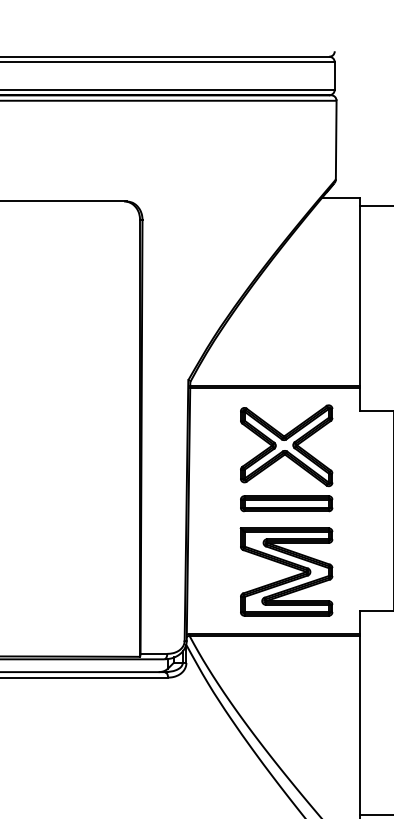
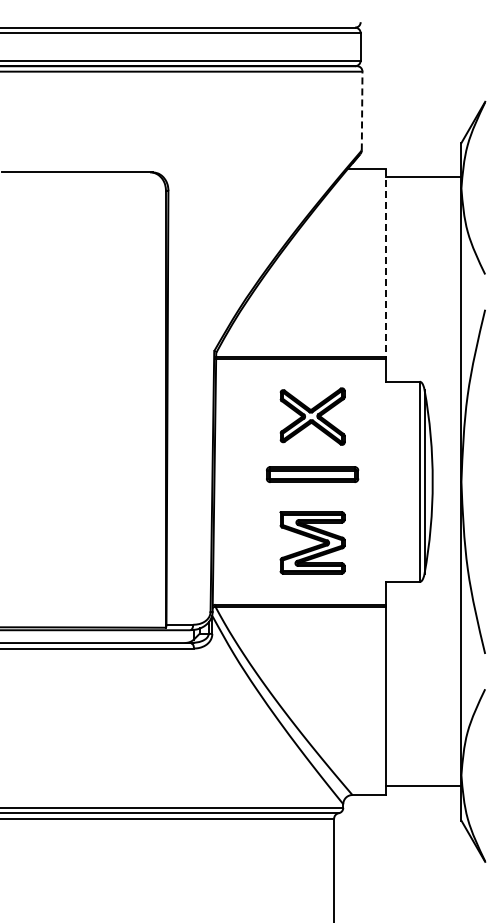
line: (336, 139) -> (362, 110), solid -> dashed
line: (360, 292) -> (386, 263), solid -> dashed
part: (286, 445) -> (312, 416), size x0.7
part: (286, 571) -> (312, 542), size x0.7

